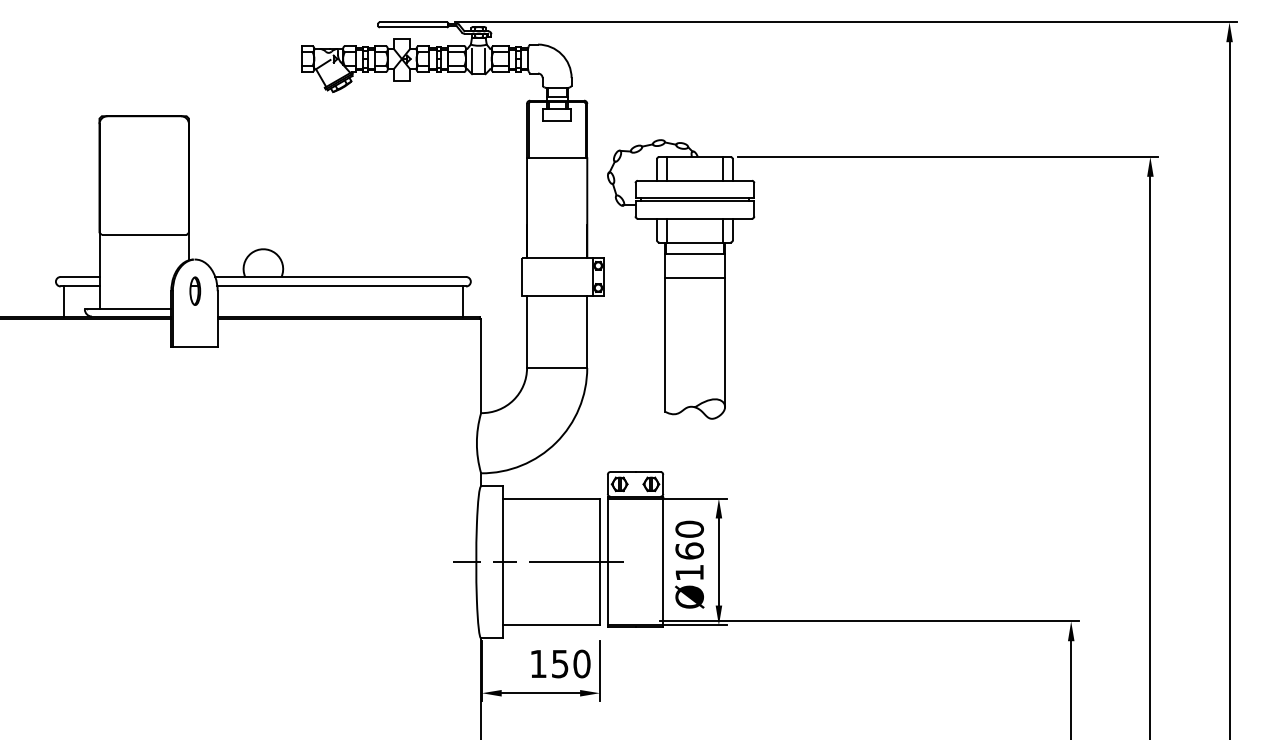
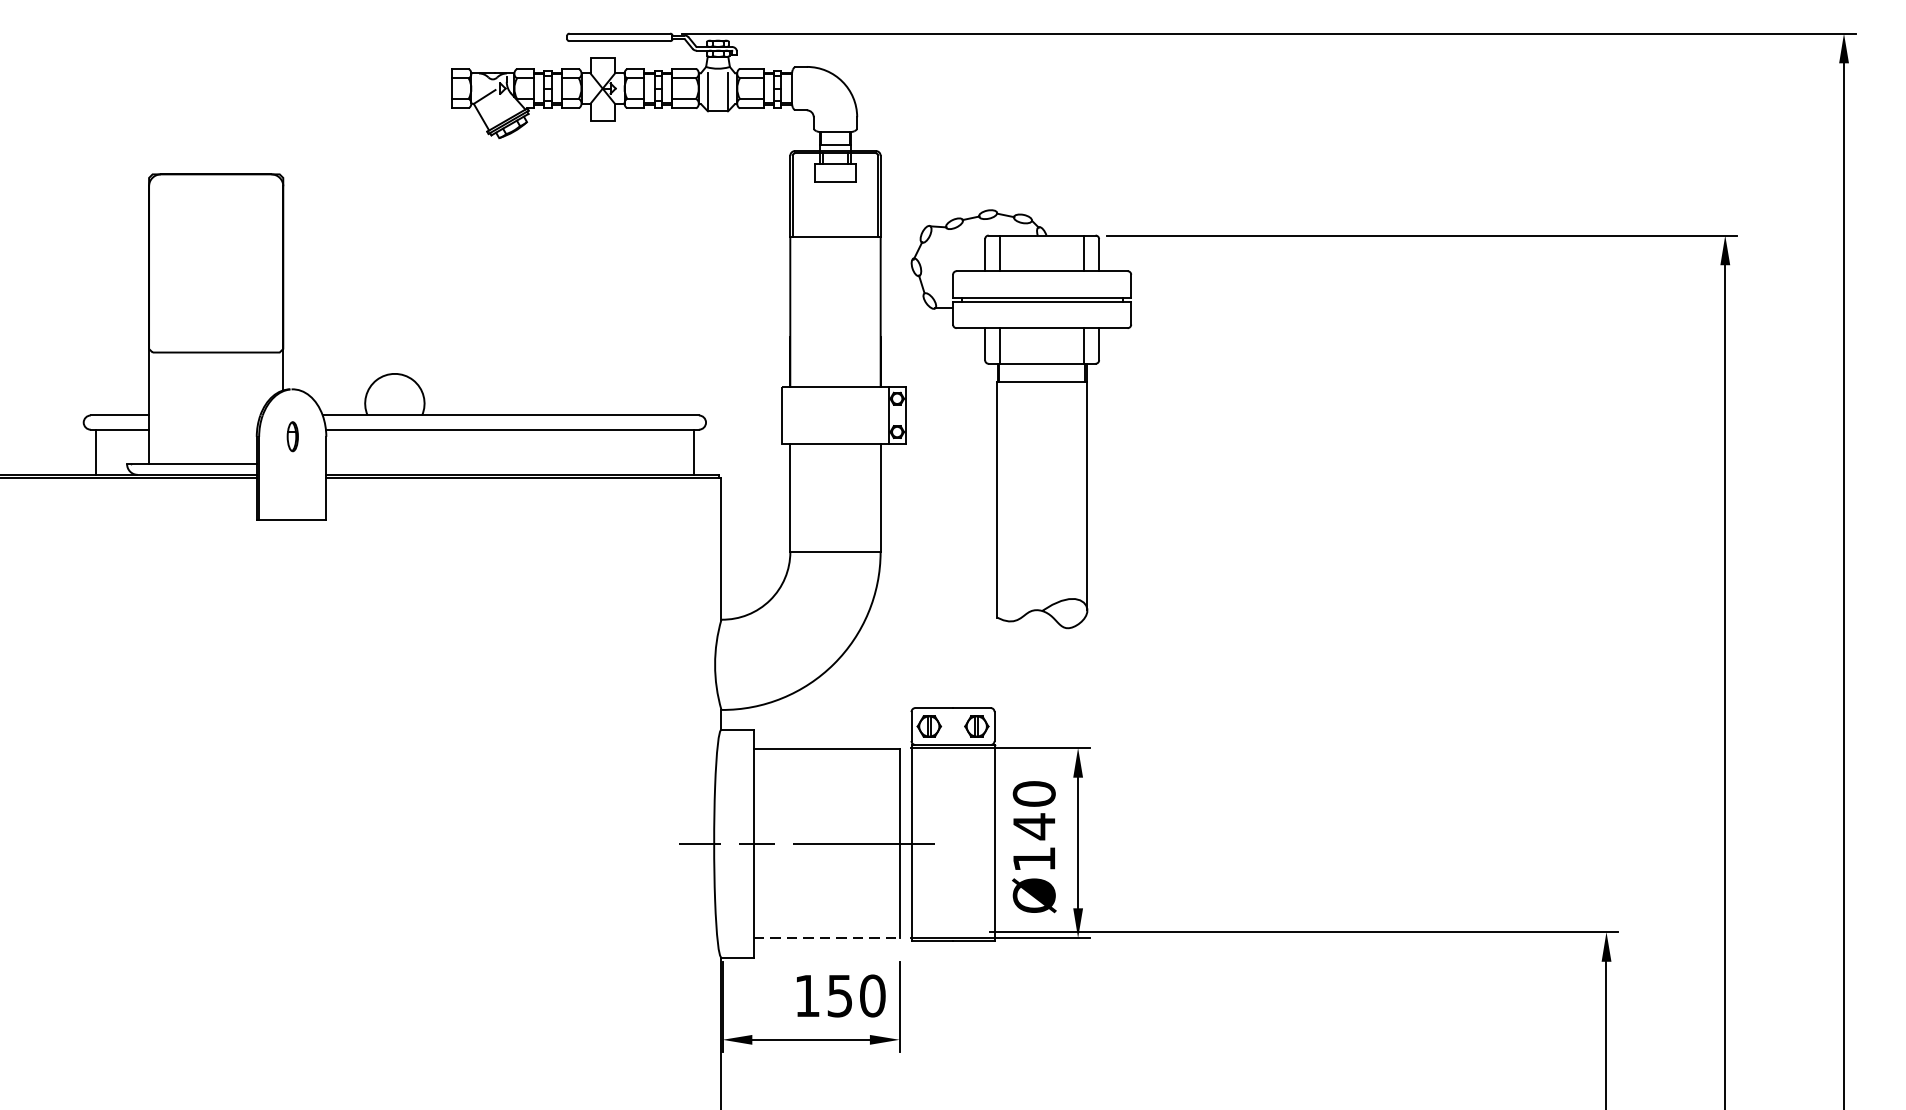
line: (694, 278) -> (1041, 417), removed
part: (195, 290) -> (293, 435), size x0.7
text: (689, 551) -> (1033, 827), Ø160 -> Ø140
line: (551, 625) -> (827, 938), solid -> dashed

